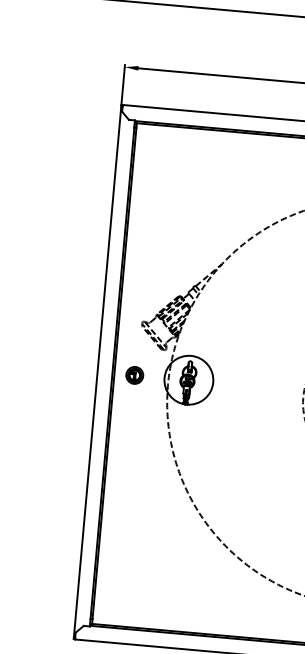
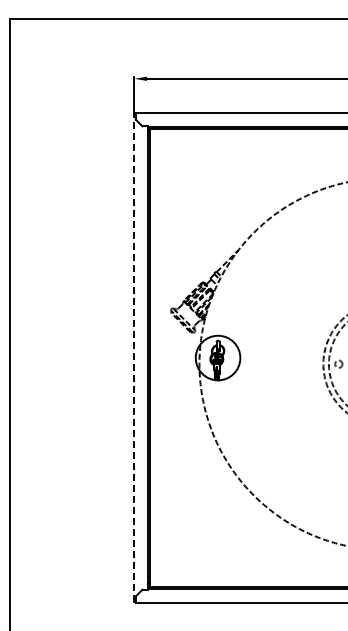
line: (97, 371) -> (134, 357), solid -> dashed
part: (134, 374) -> (168, 357), removed

